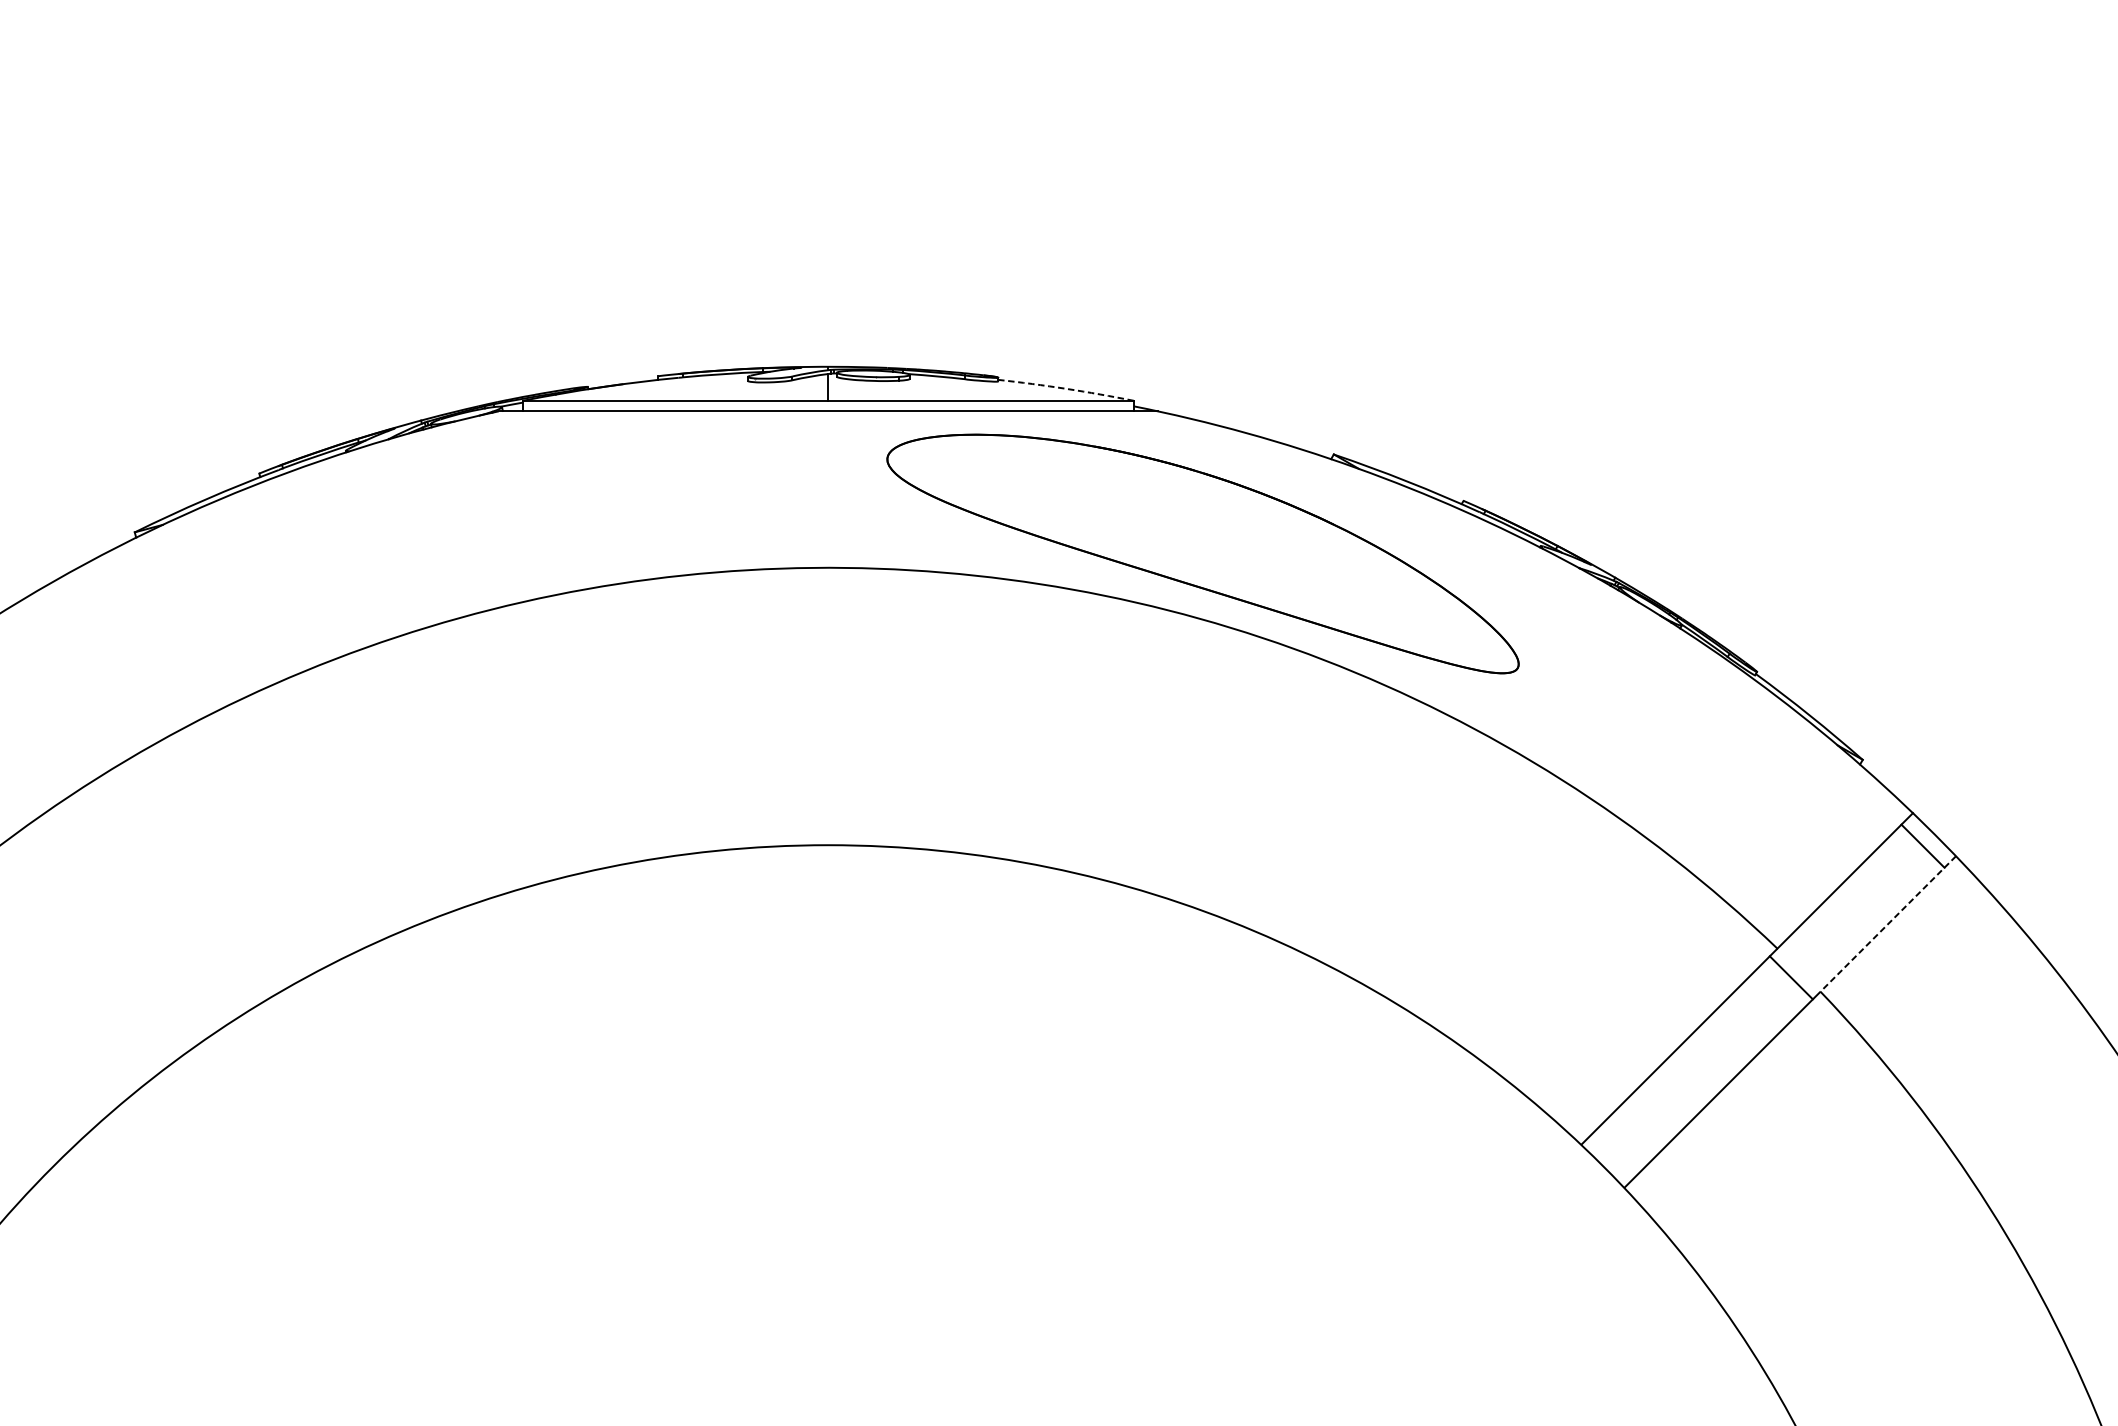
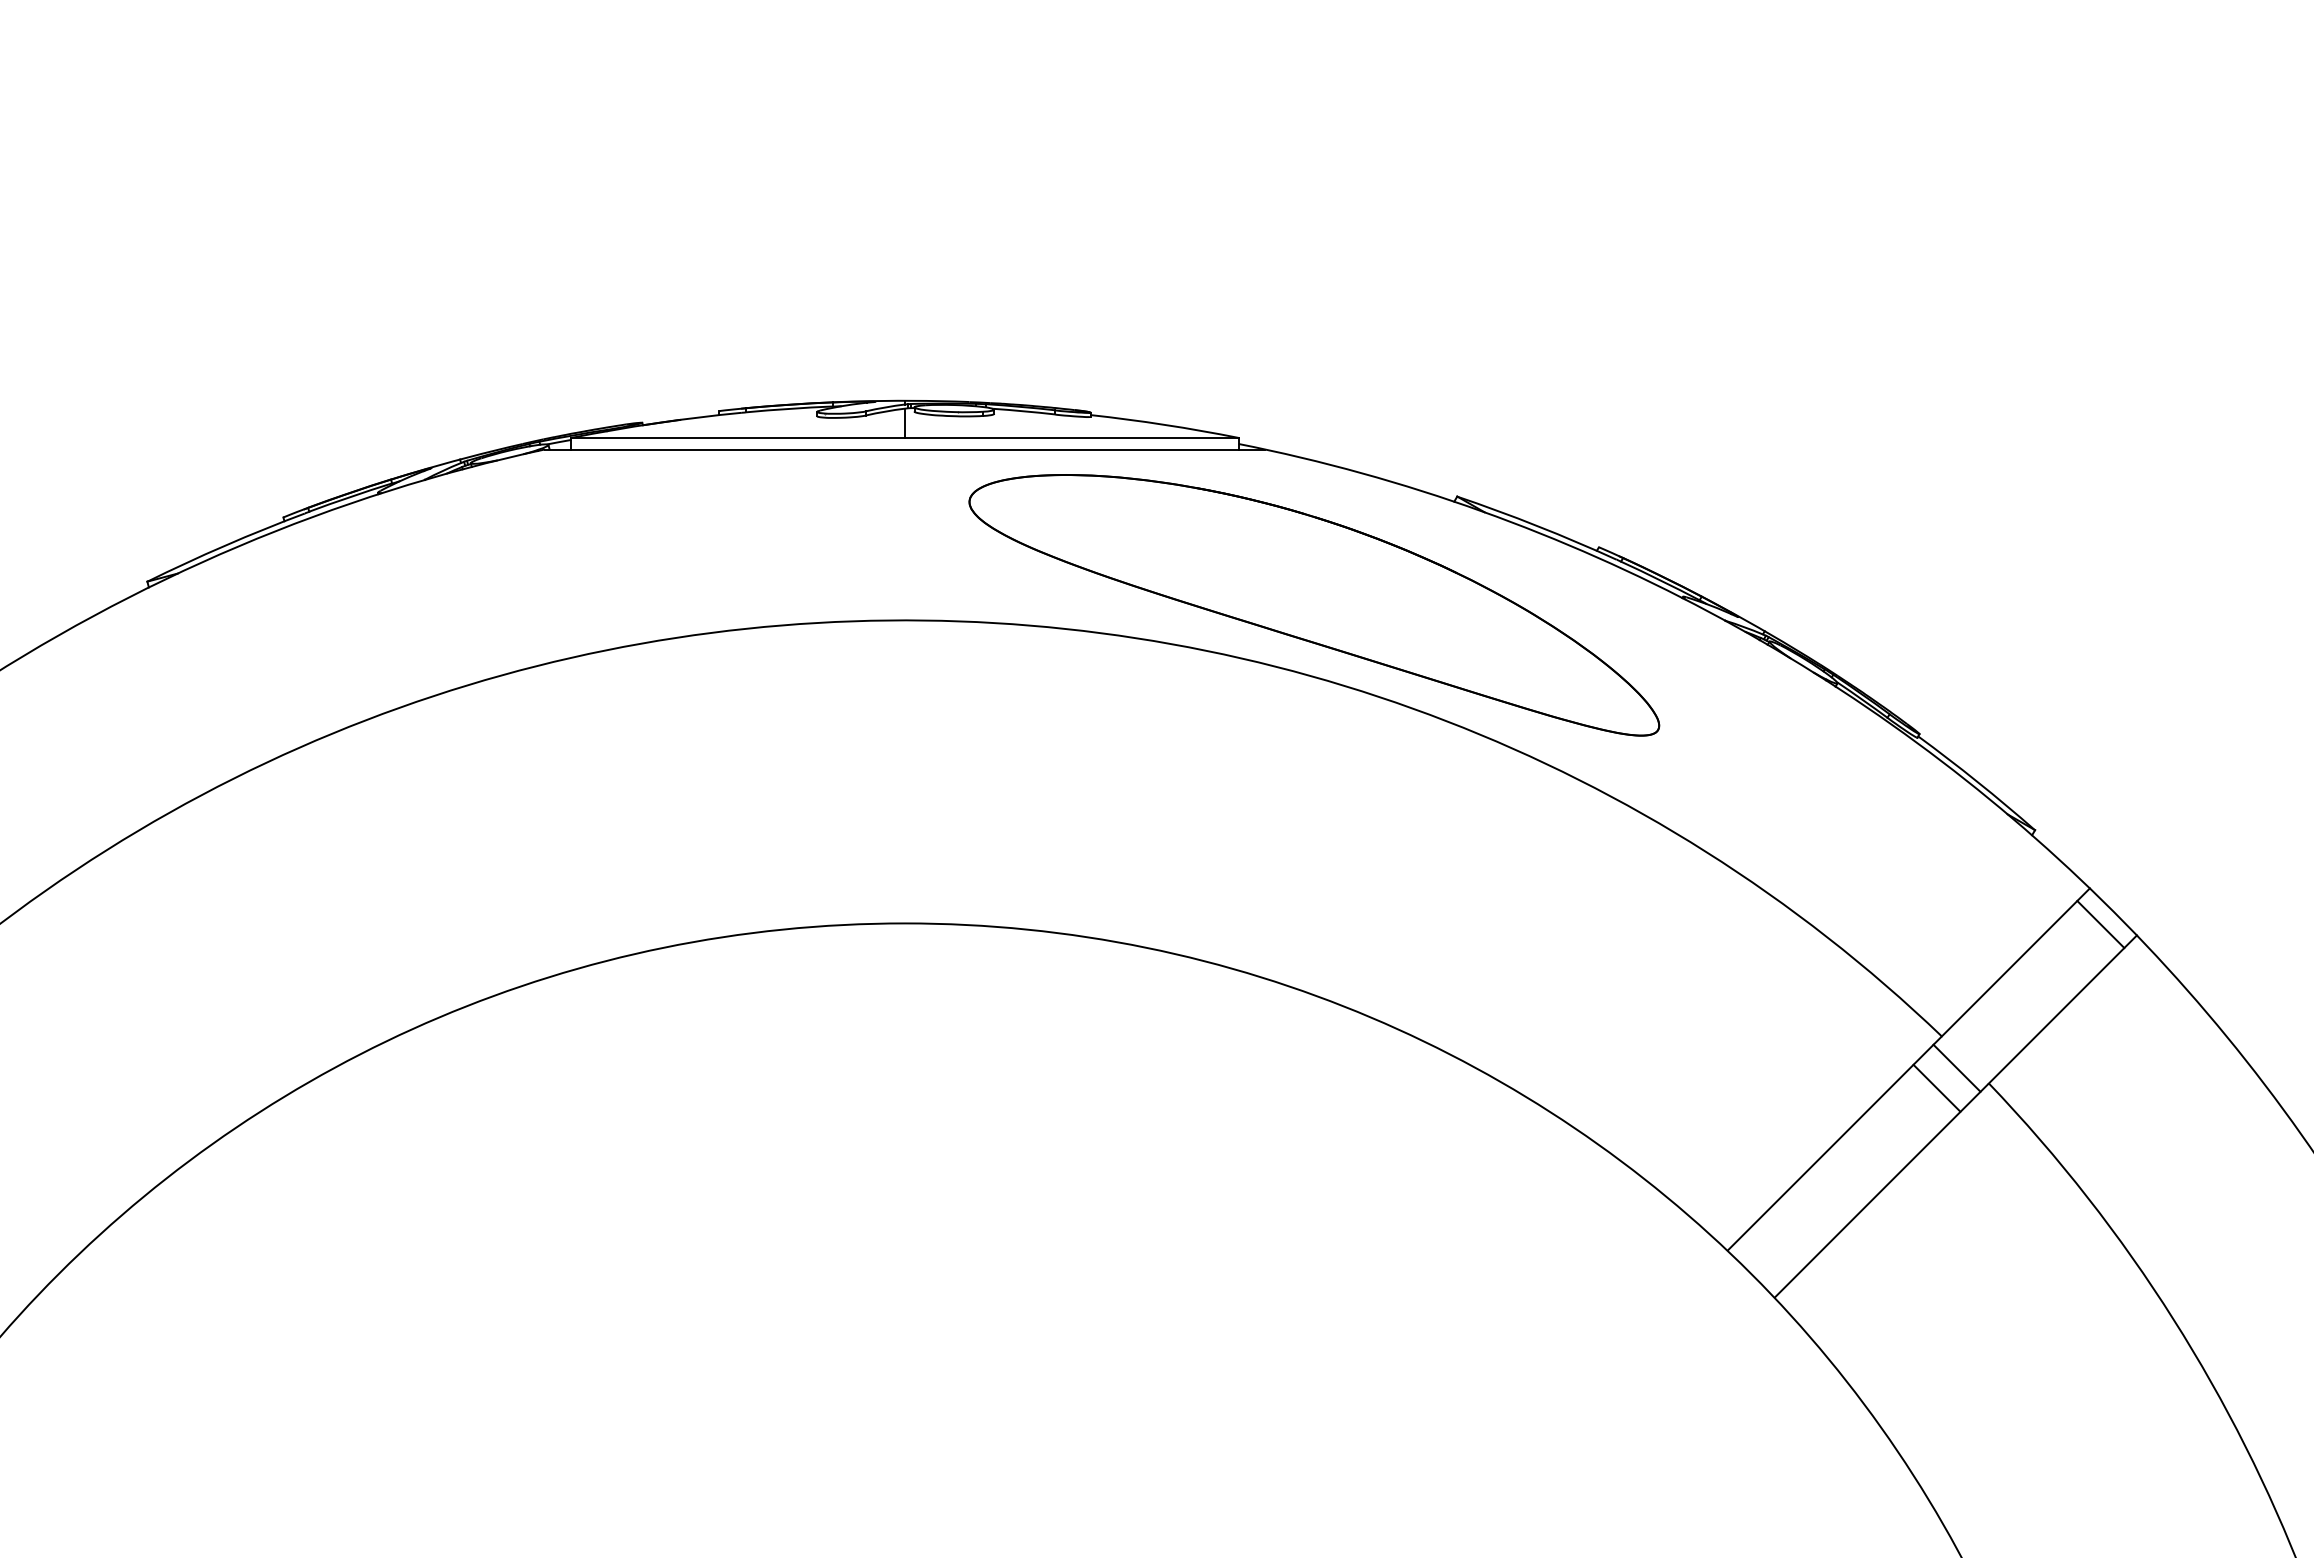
arc: (1065, 388) -> (1164, 424), dashed -> solid
line: (1887, 923) -> (2062, 1009), dashed -> solid
line: (1772, 995) -> (1936, 1087), added

